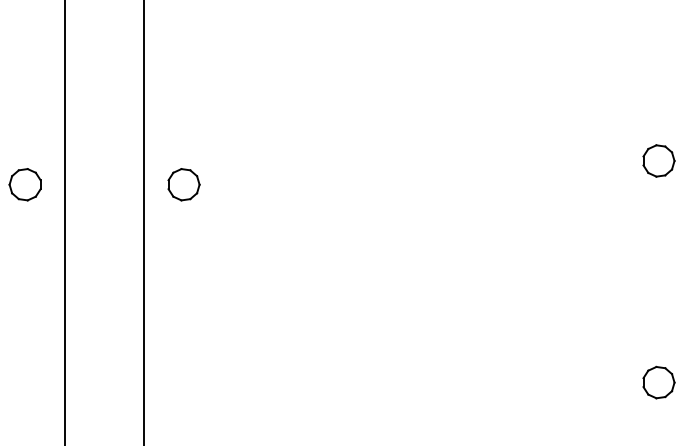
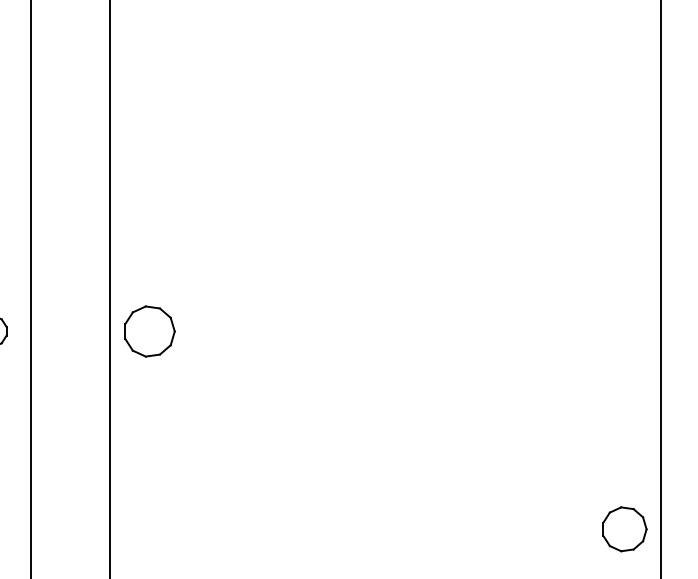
part: (658, 160) -> (624, 307), removed
part: (183, 183) -> (149, 330), size x1.6
part: (658, 381) -> (624, 528), size x1.4

